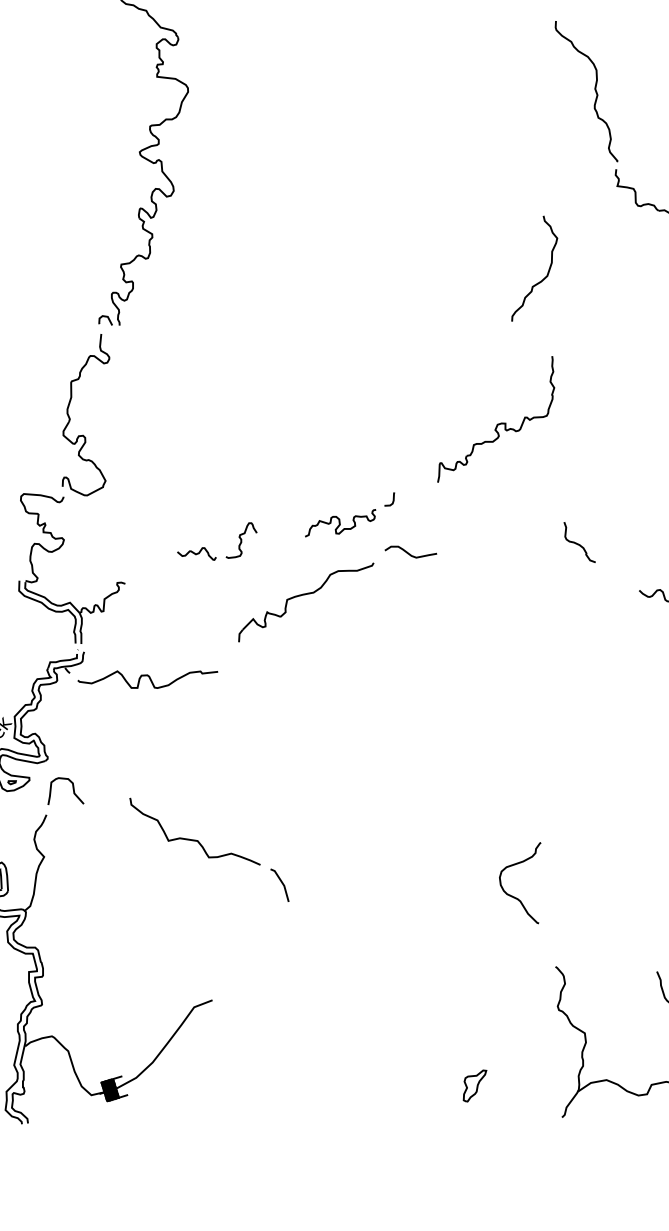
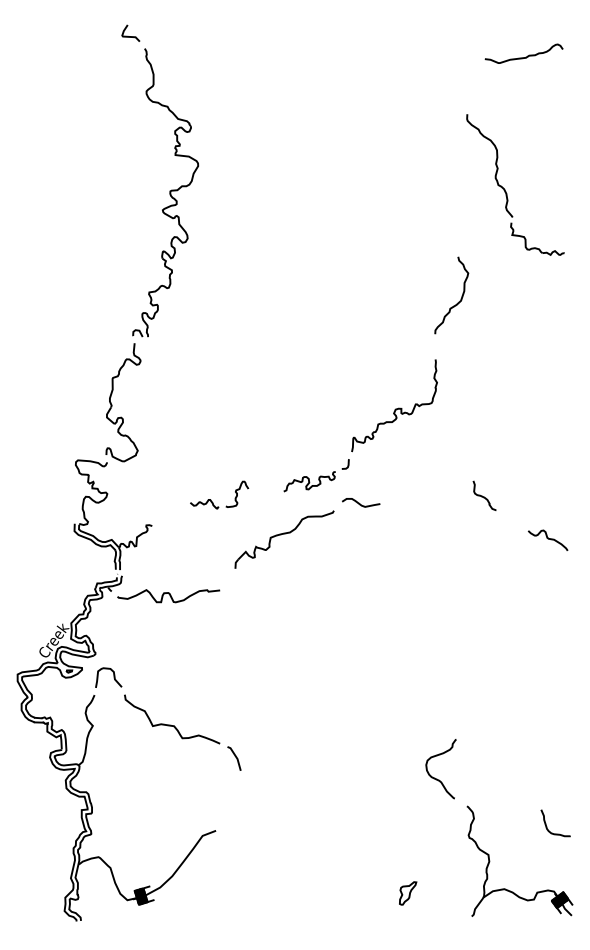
part: (496, 419) -> (394, 405), moved
part: (209, 849) -> (182, 732), moved
curve: (515, 896) -> (437, 778), moved

